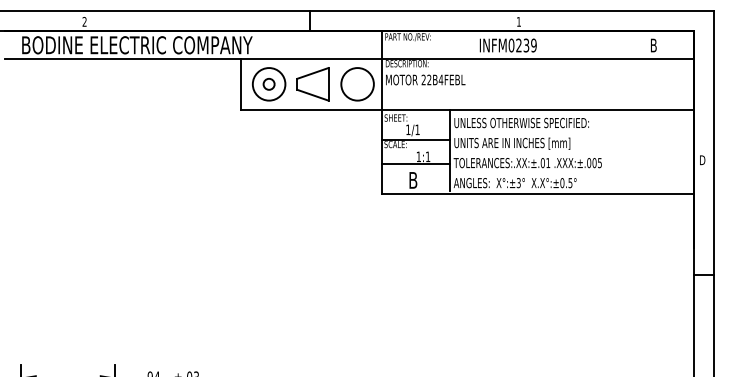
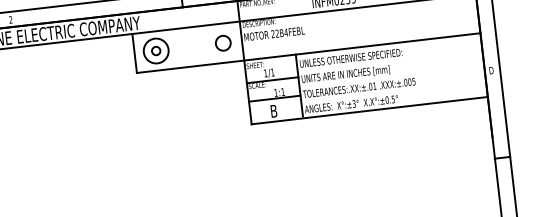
part: (312, 84) -> (189, 47), removed
circle: (357, 84) -> (223, 43), size x0.6

